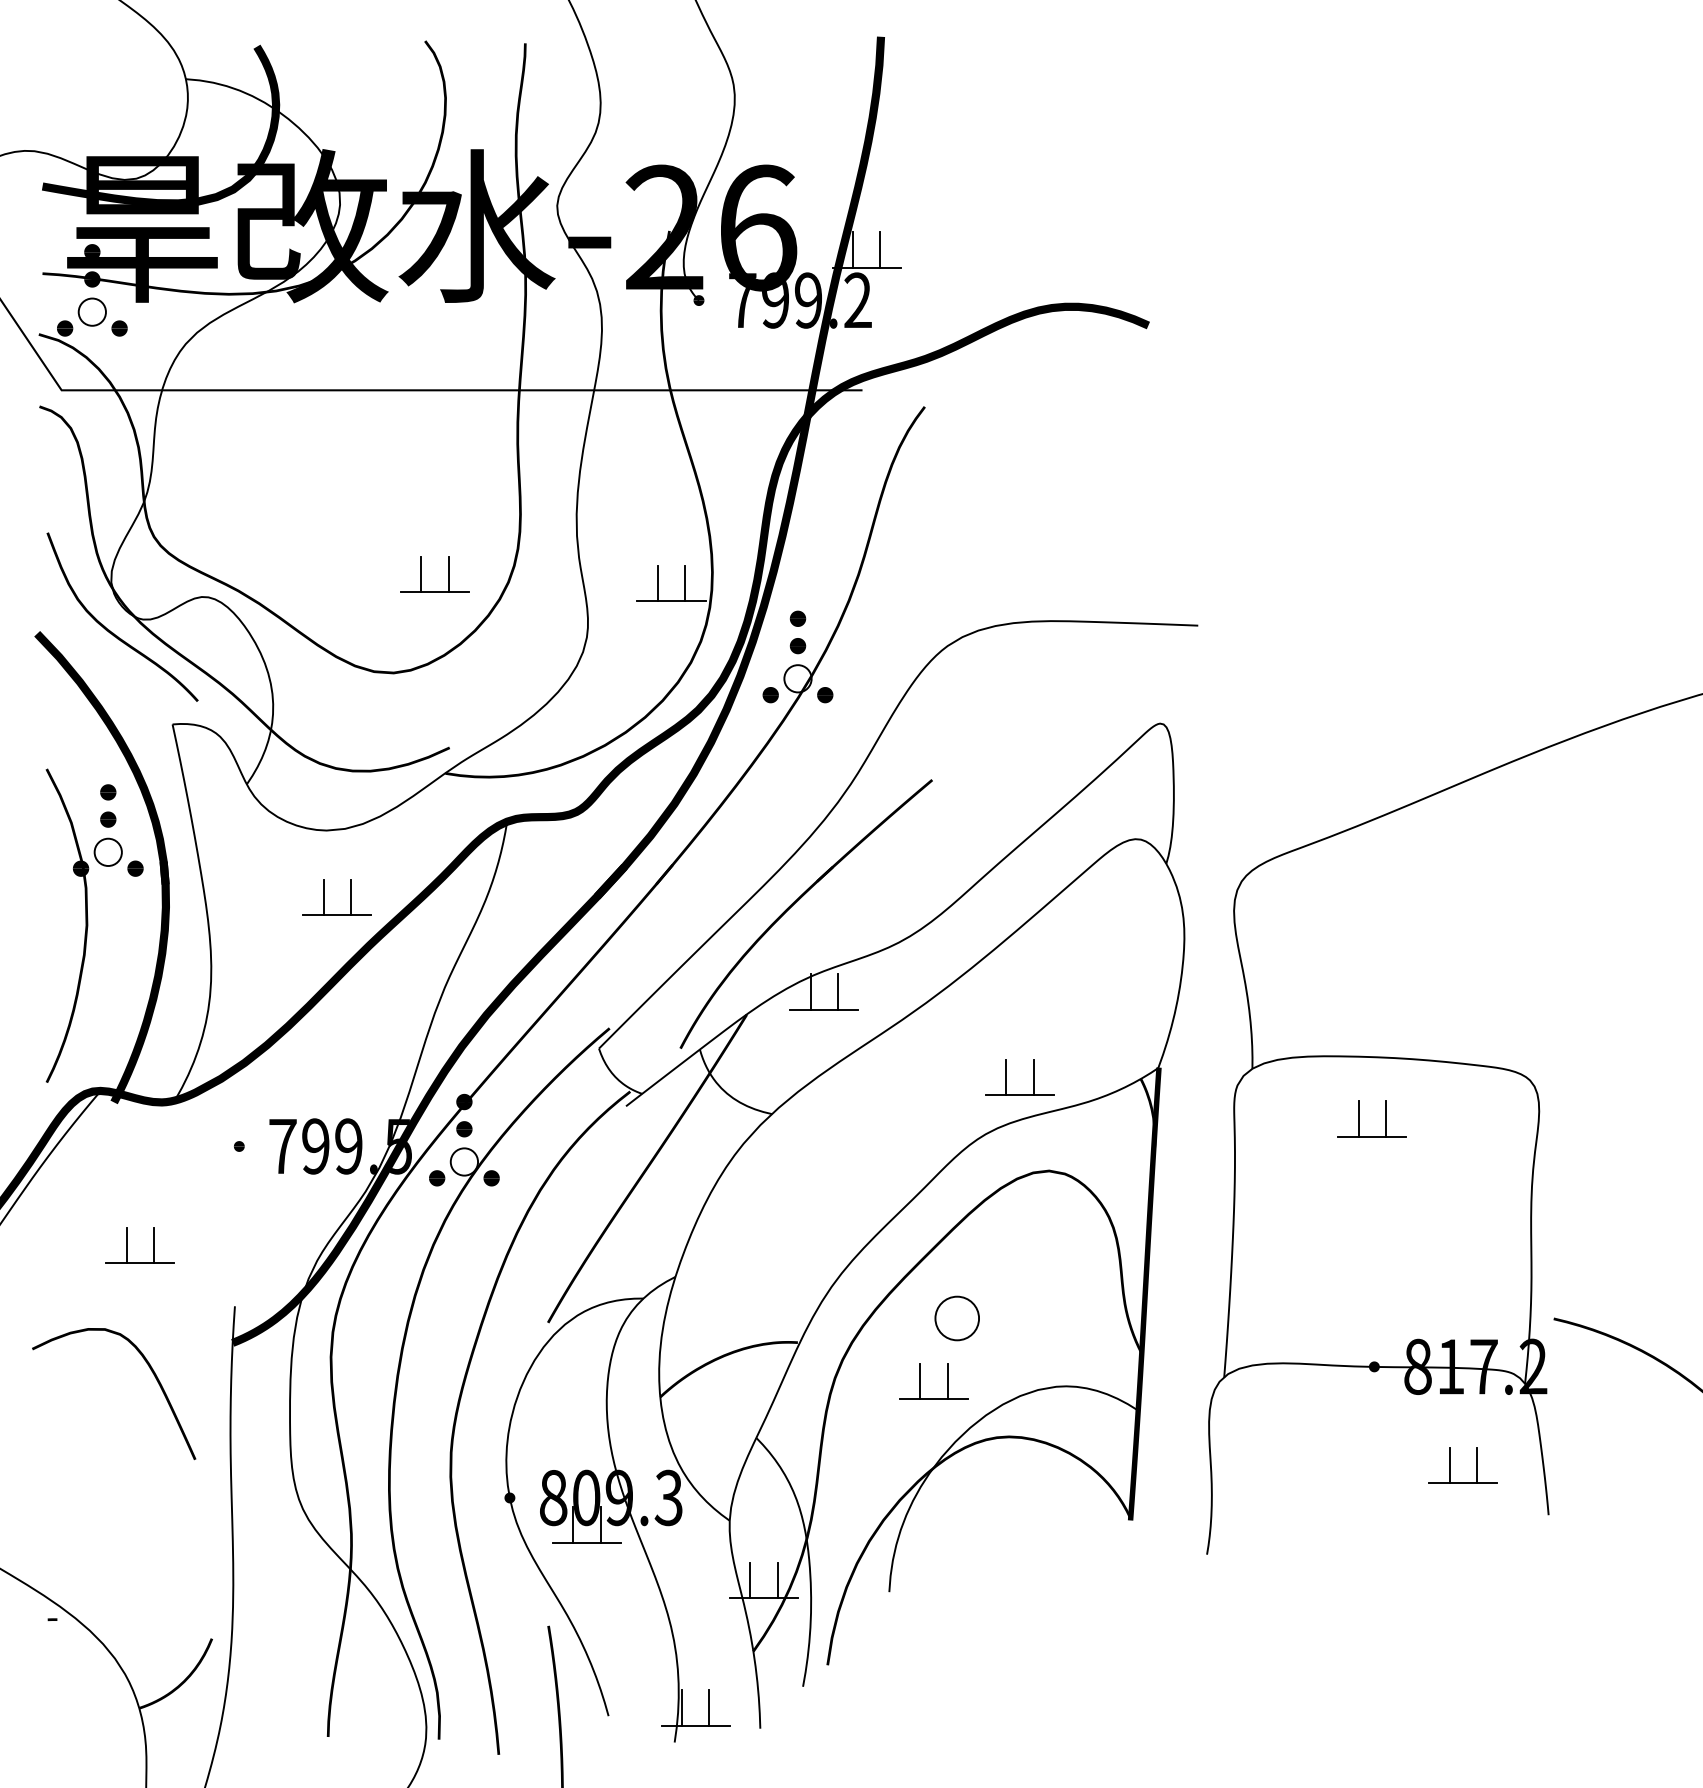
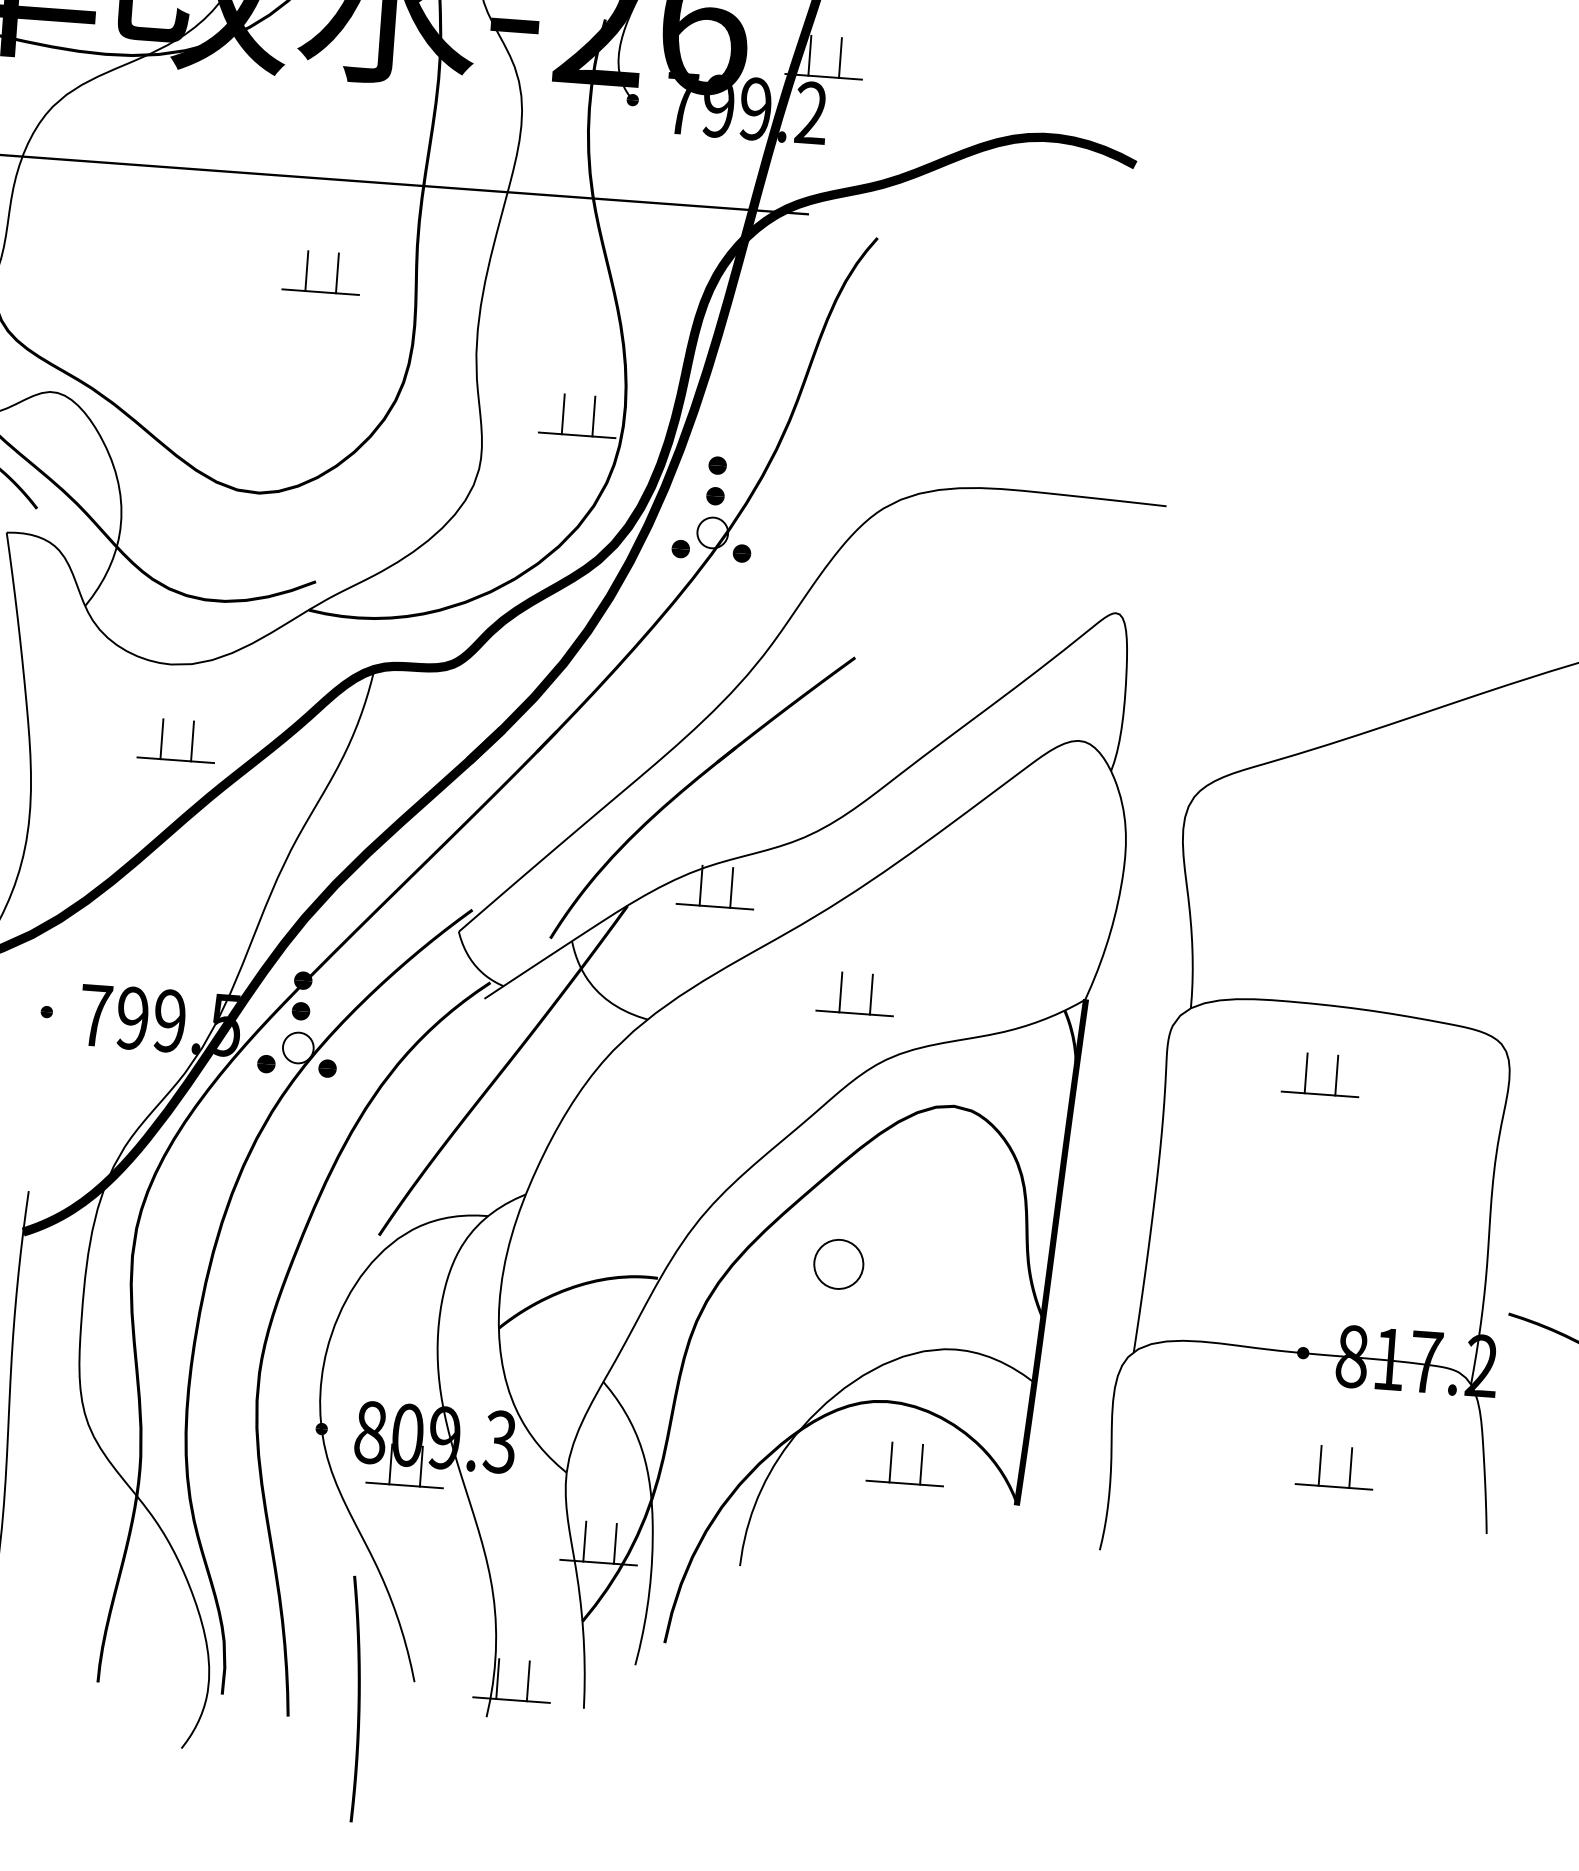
part: (421, 574) -> (306, 271), moved
part: (1006, 1077) -> (841, 992), moved
part: (920, 1381) -> (891, 1462), moved
part: (1450, 1465) -> (1321, 1465), moved

